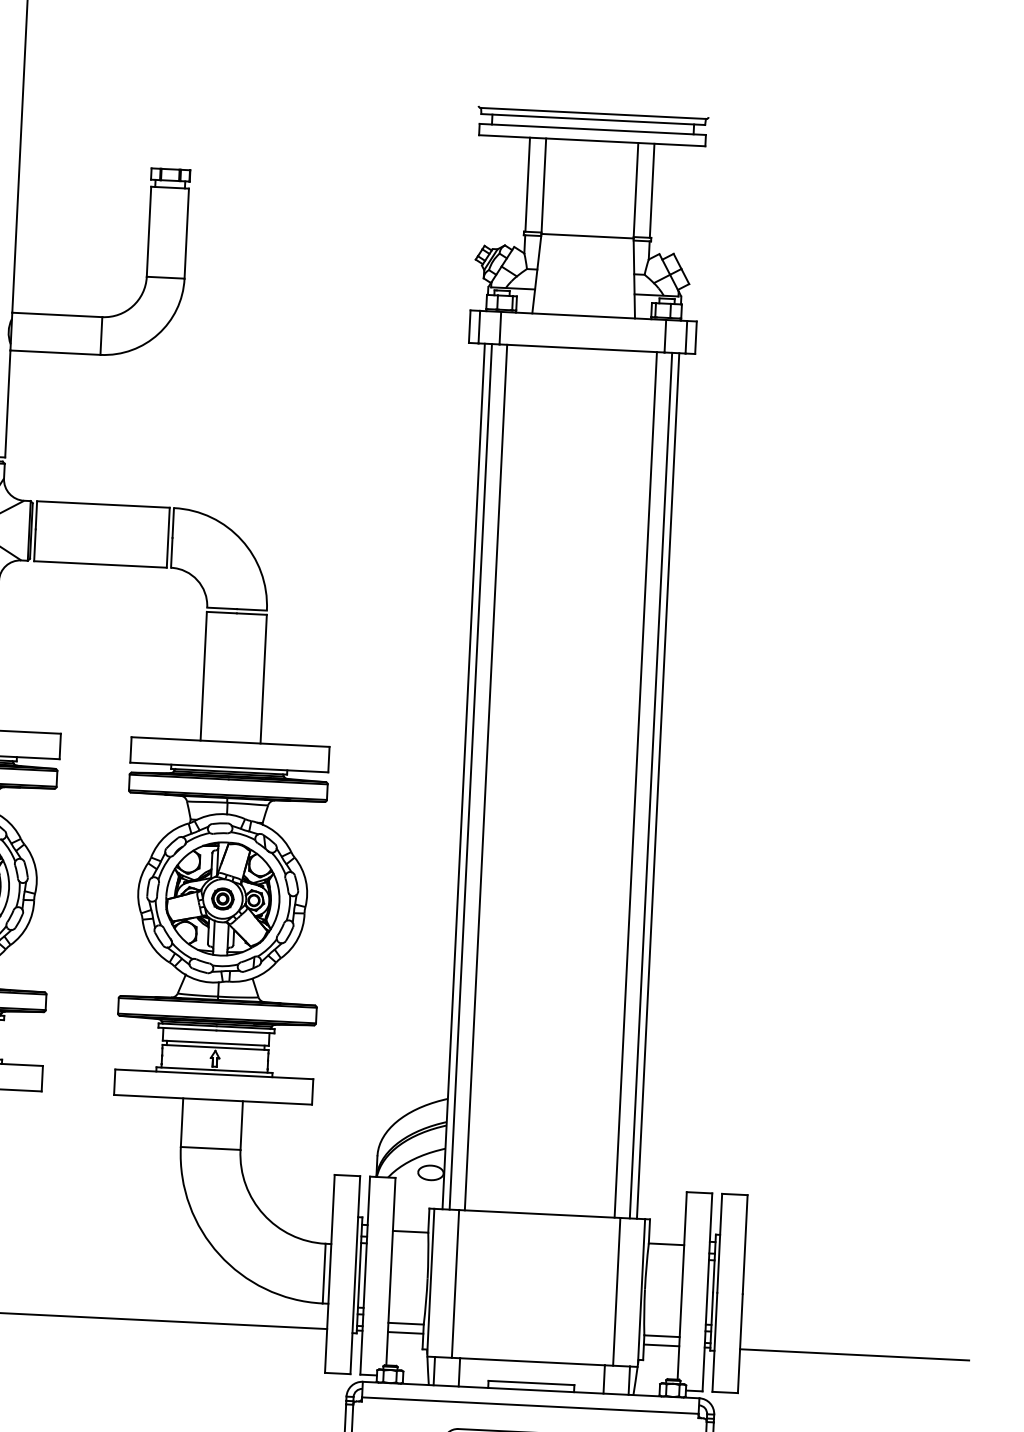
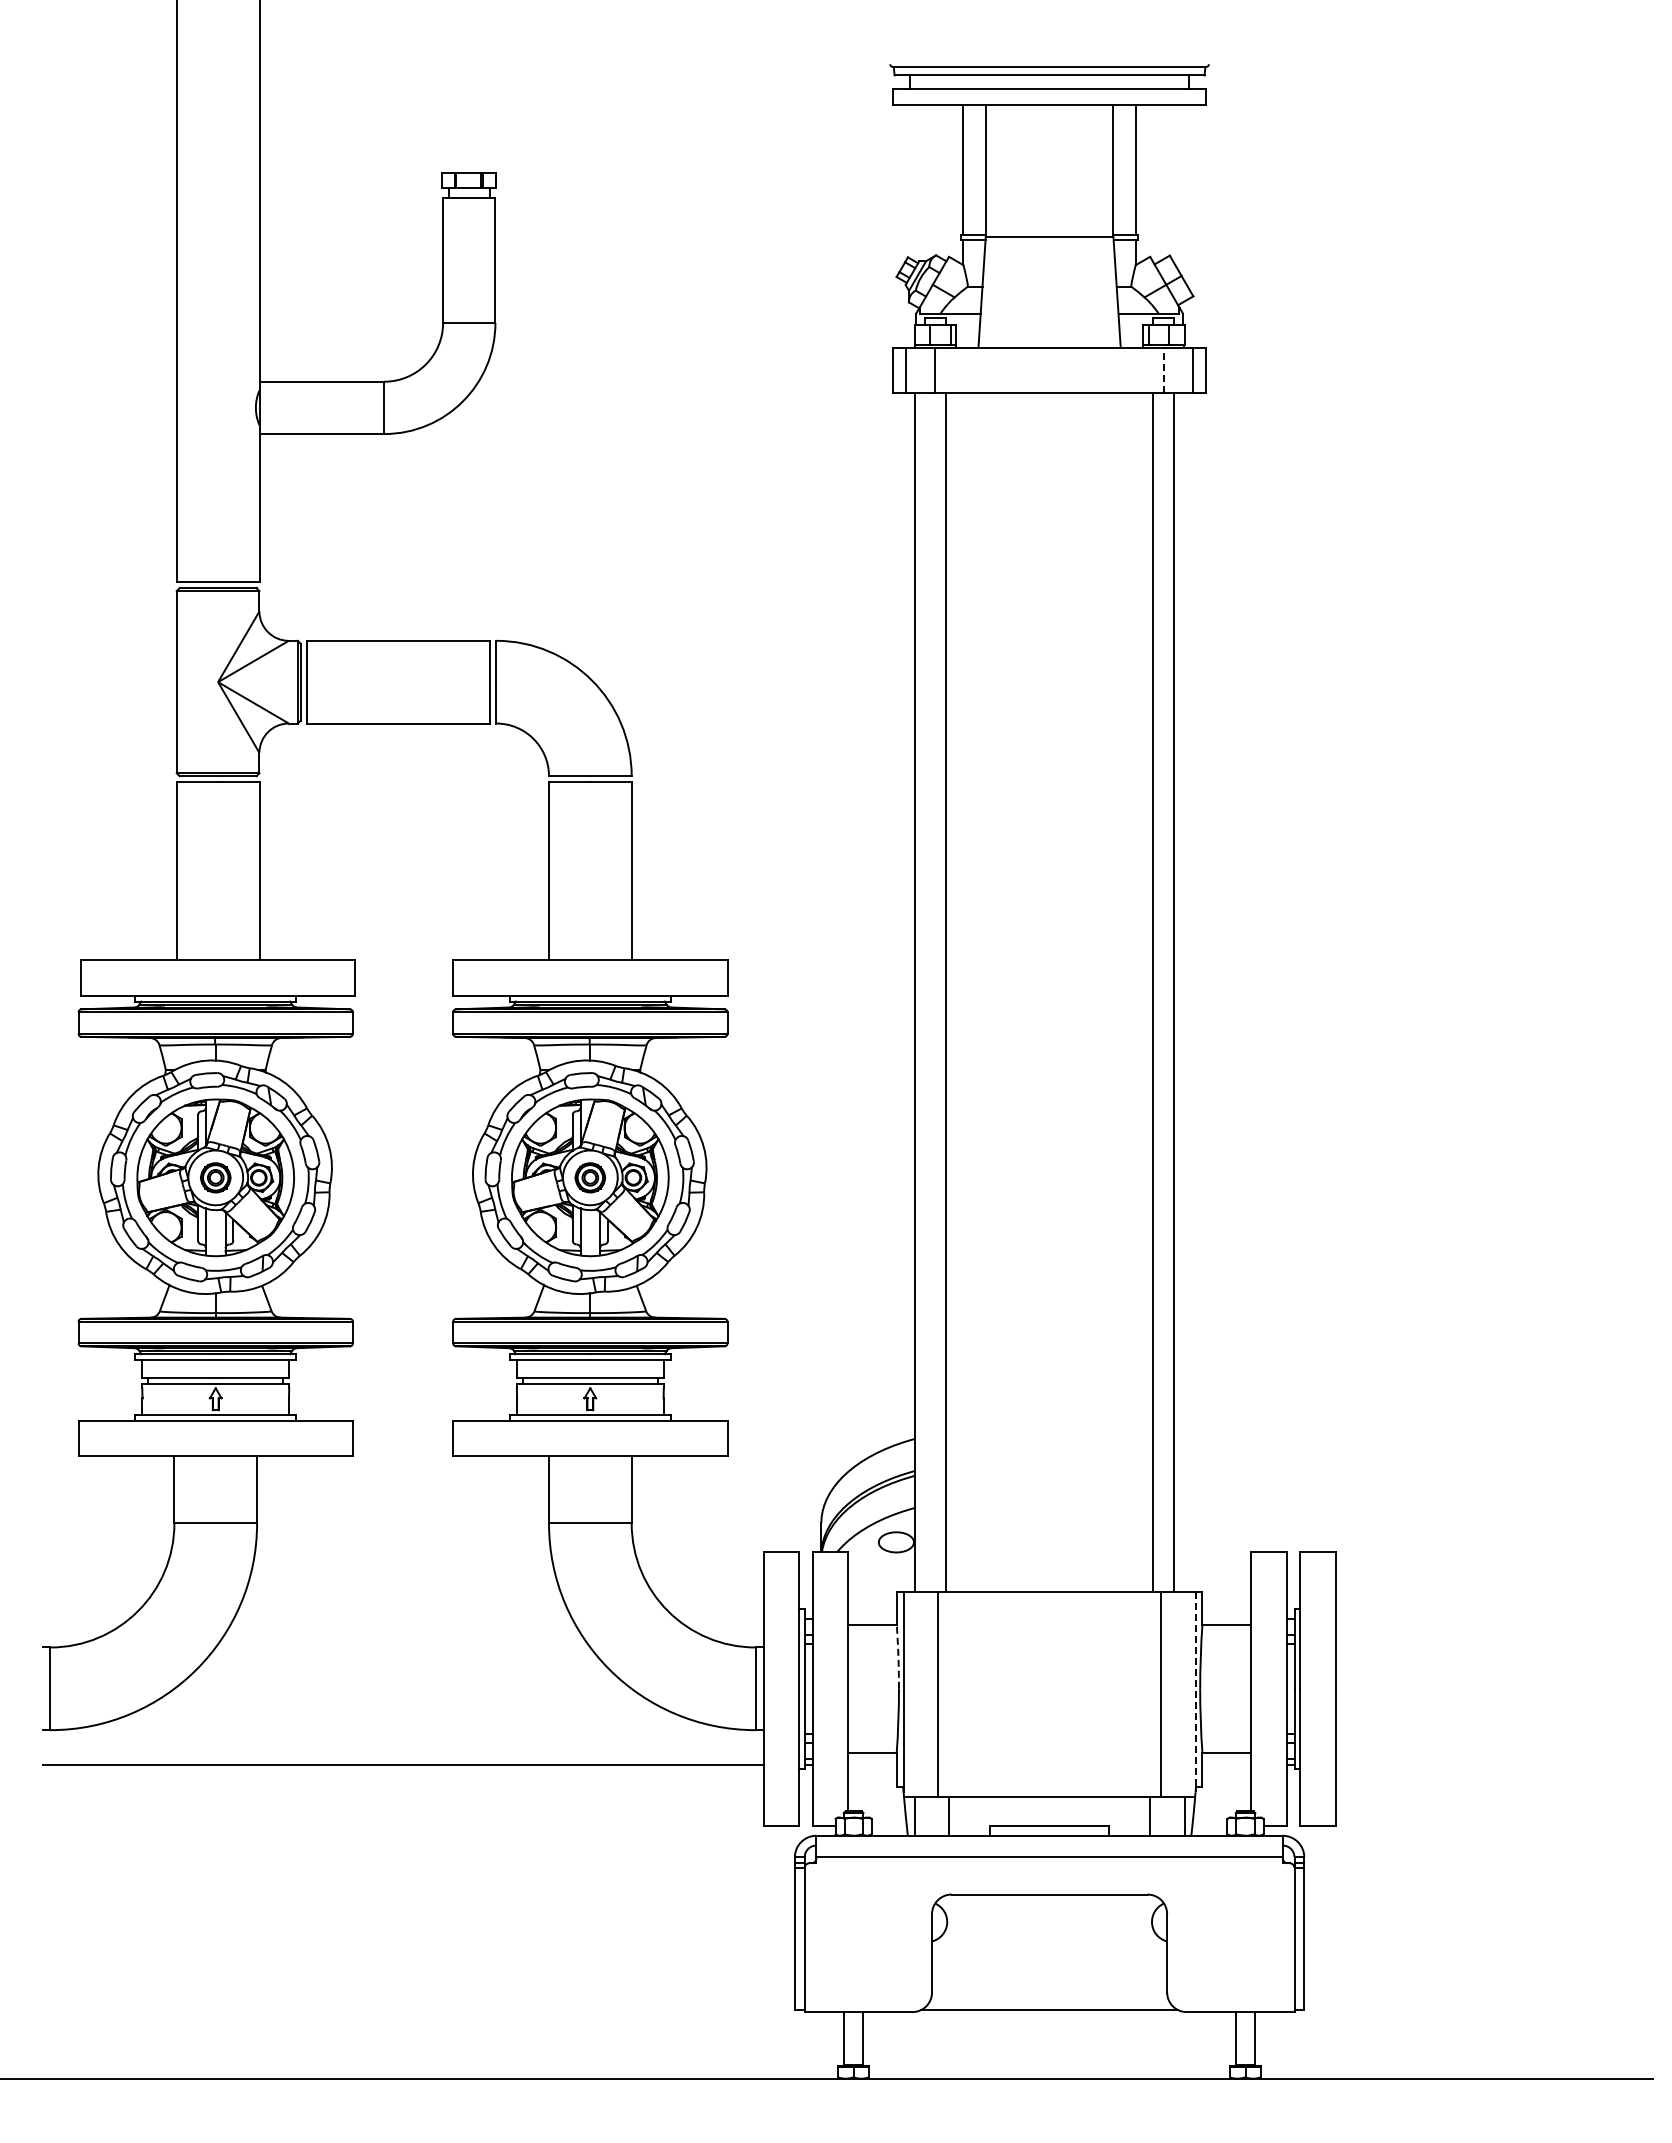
line: (665, 336) -> (1163, 370), solid -> dashed
line: (470, 776) -> (924, 991), removed
line: (658, 785) -> (1184, 991), removed
arc: (428, 1255) -> (898, 1656), solid -> dashed
line: (641, 1291) -> (1195, 1692), solid -> dashed
line: (405, 1333) -> (871, 1765), removed
line: (661, 1345) -> (1226, 1765), removed
line: (854, 1355) -> (1494, 1765), removed

